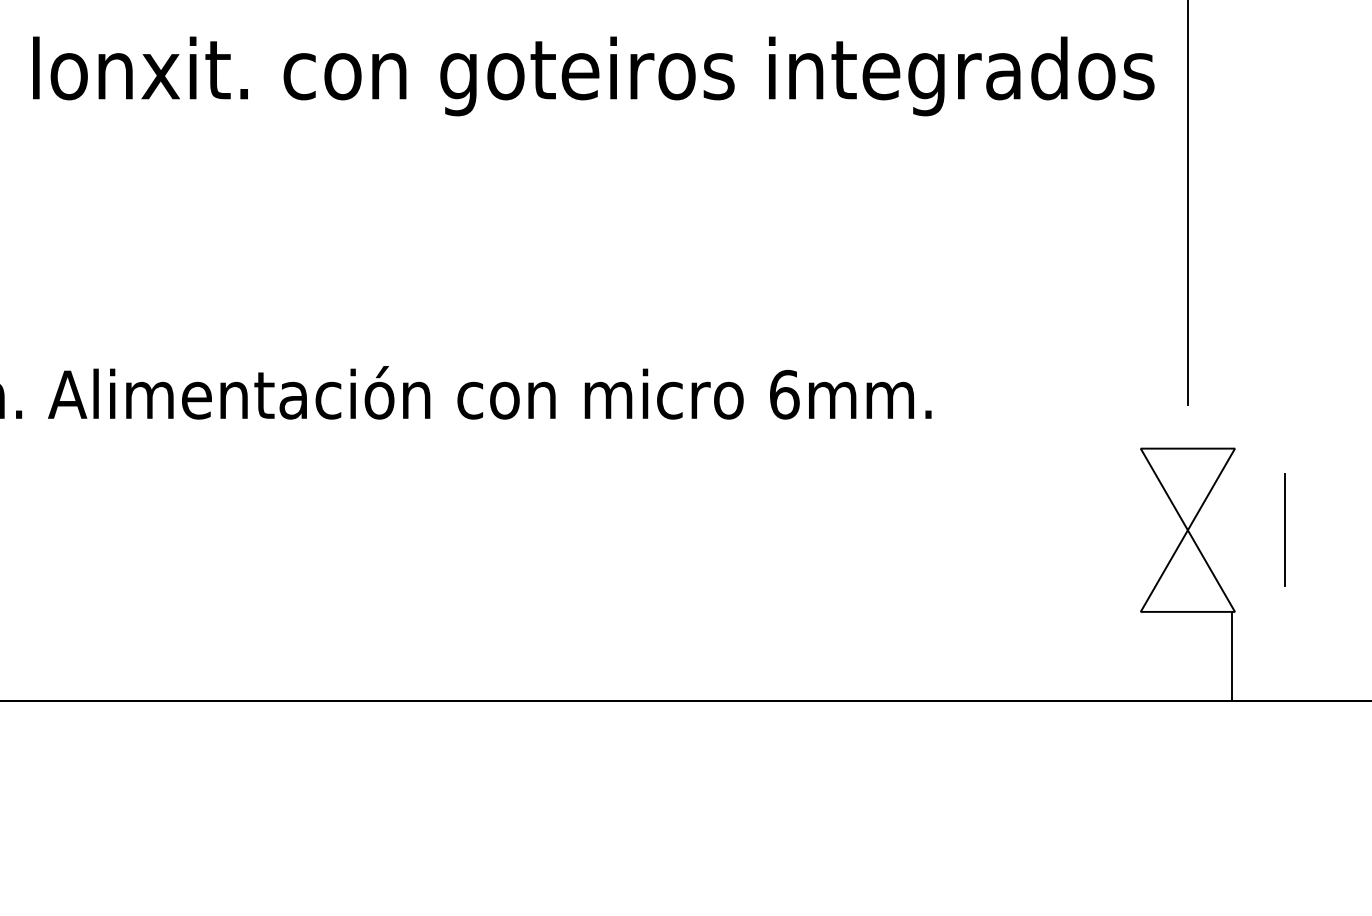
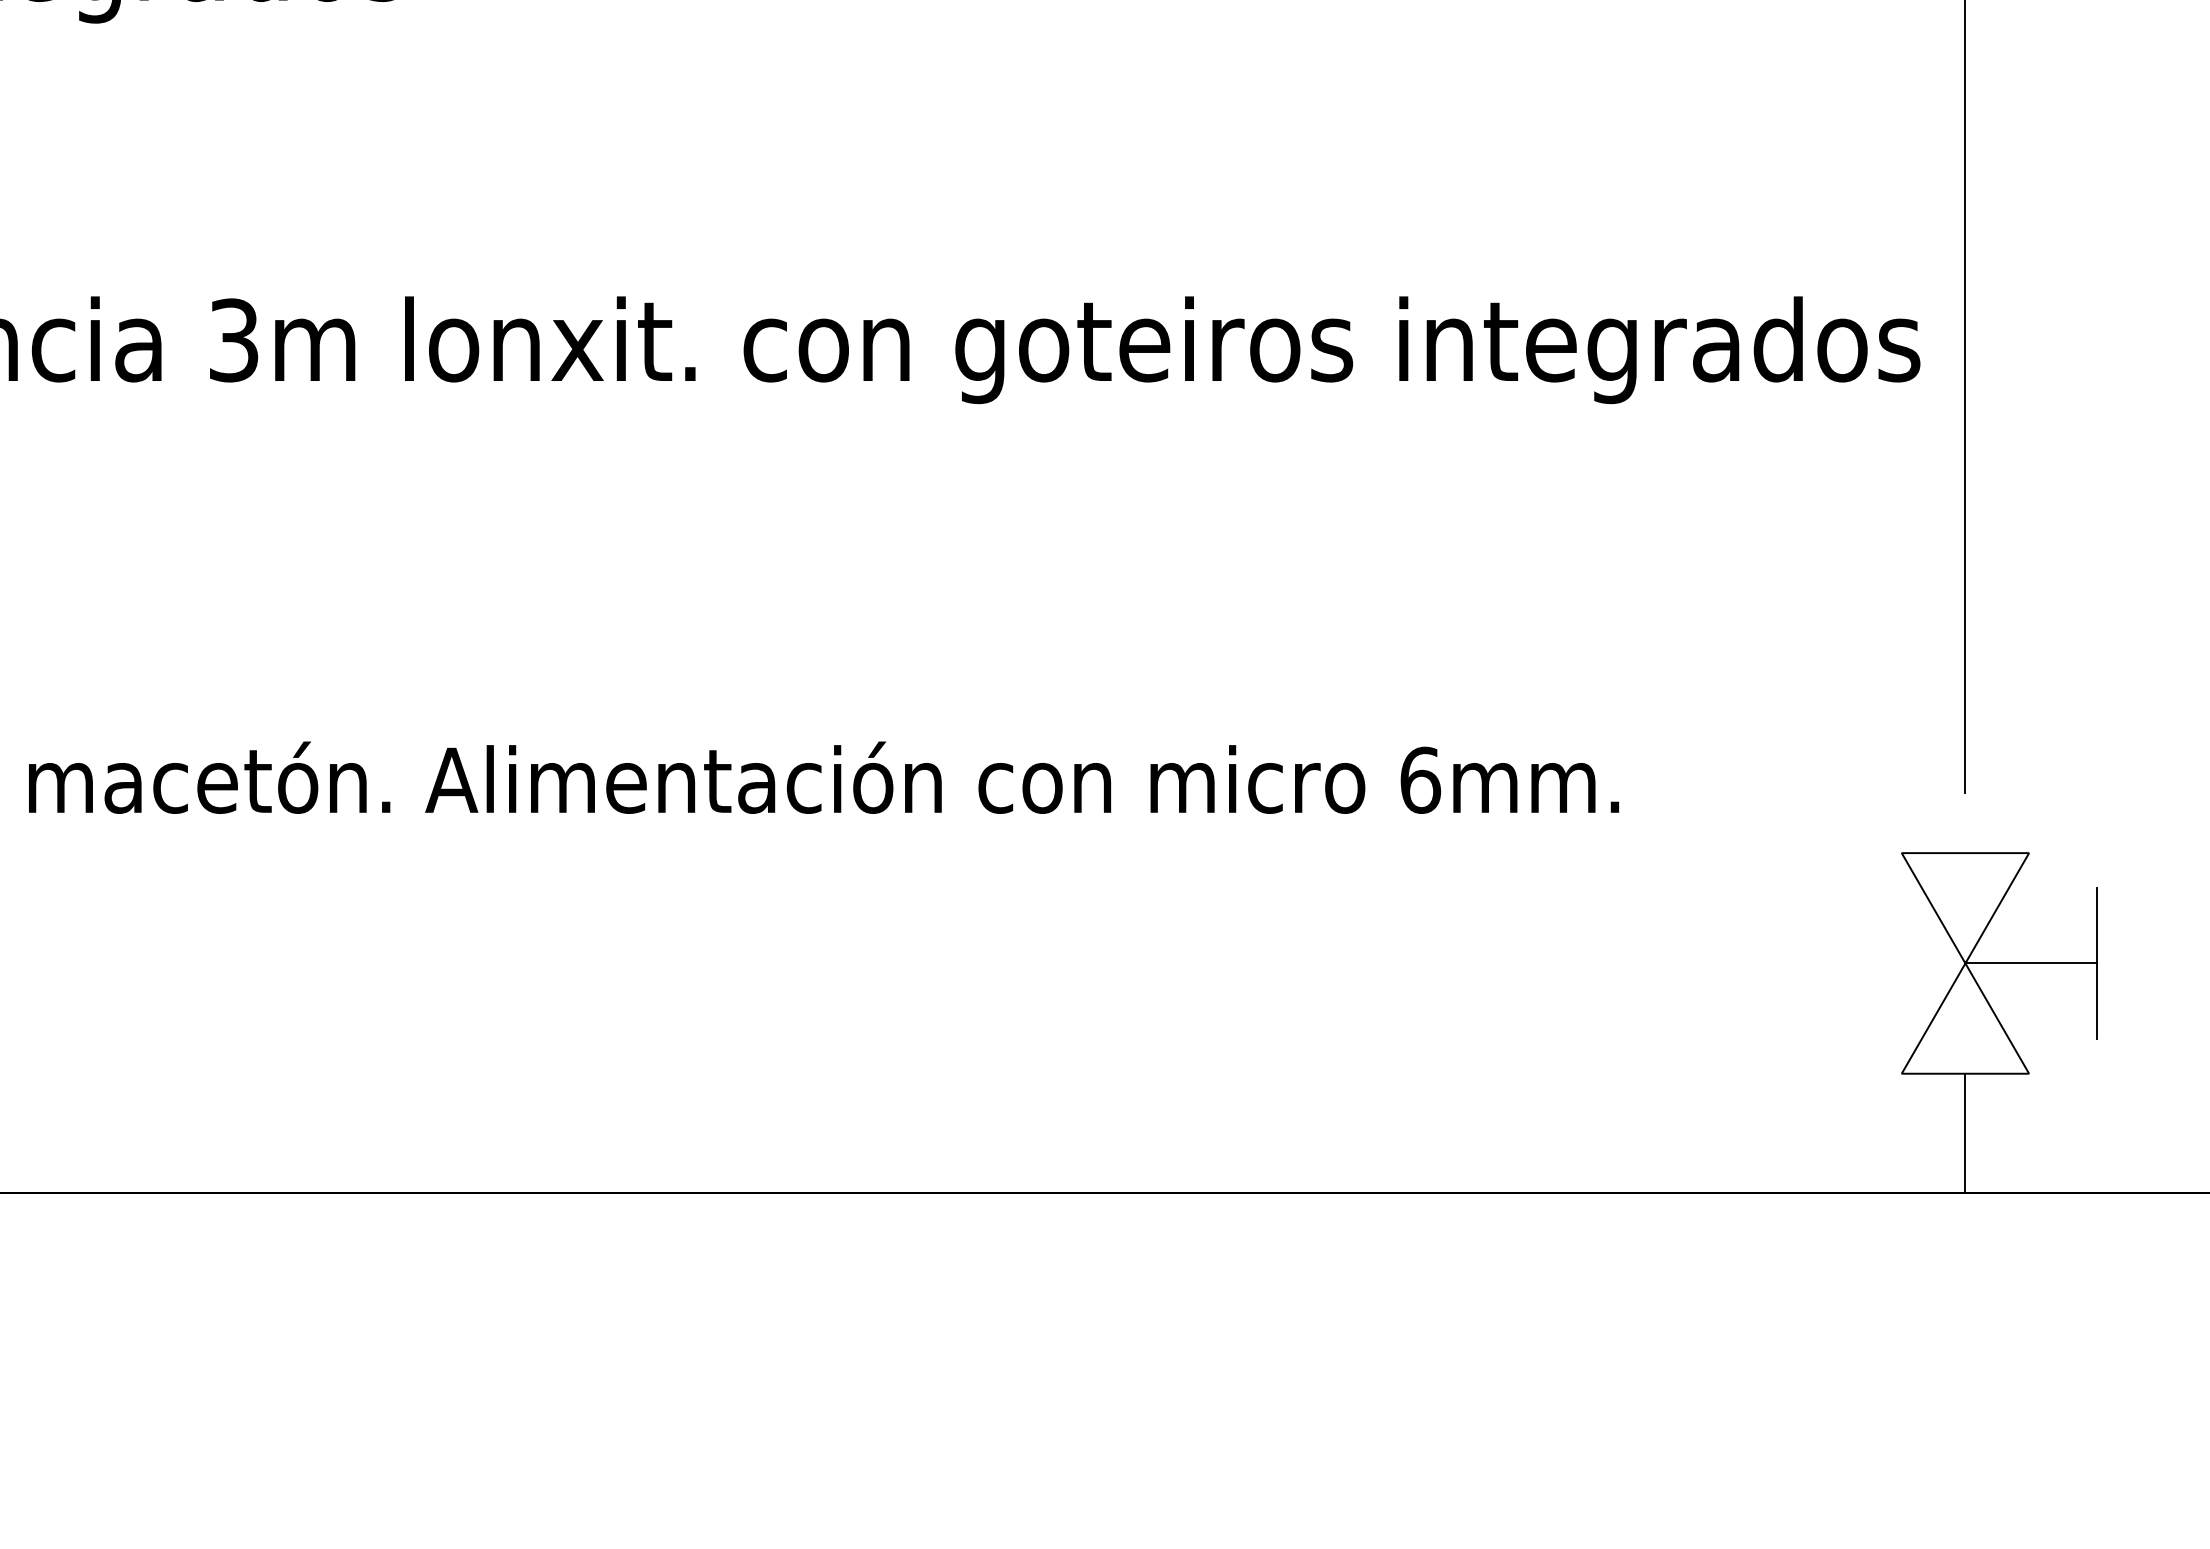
line: (1236, 530) -> (2030, 963), added
line: (1231, 656) -> (1965, 1133), moved

